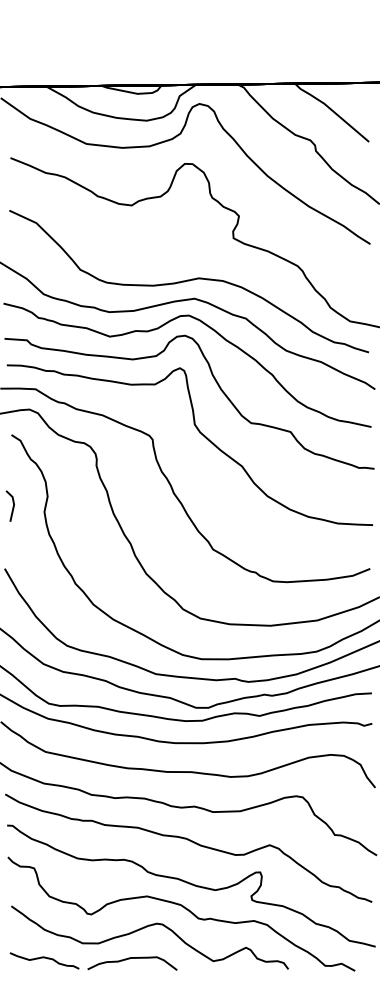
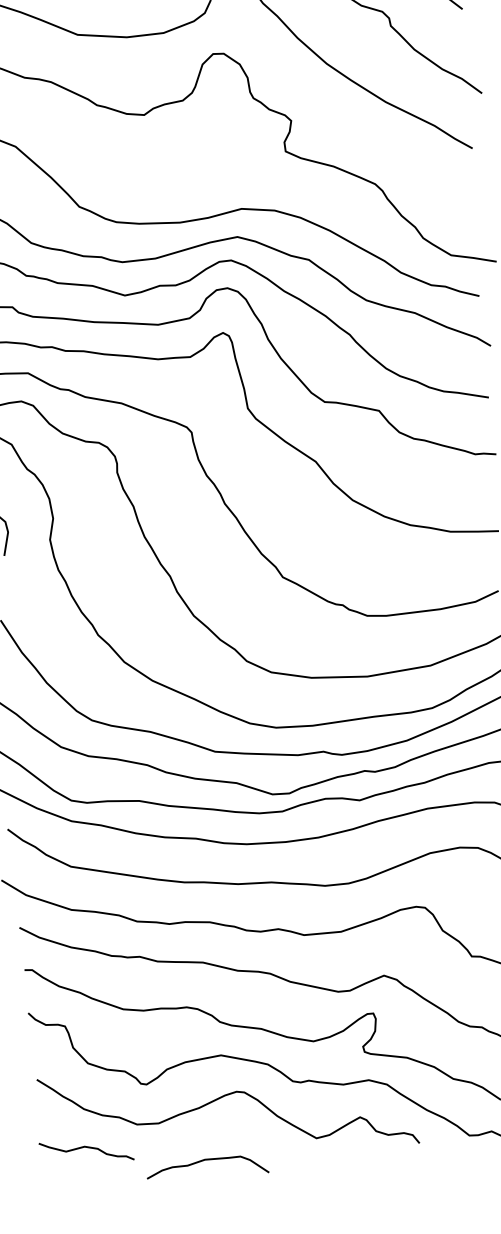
curve: (132, 958) -> (207, 1160), moved

